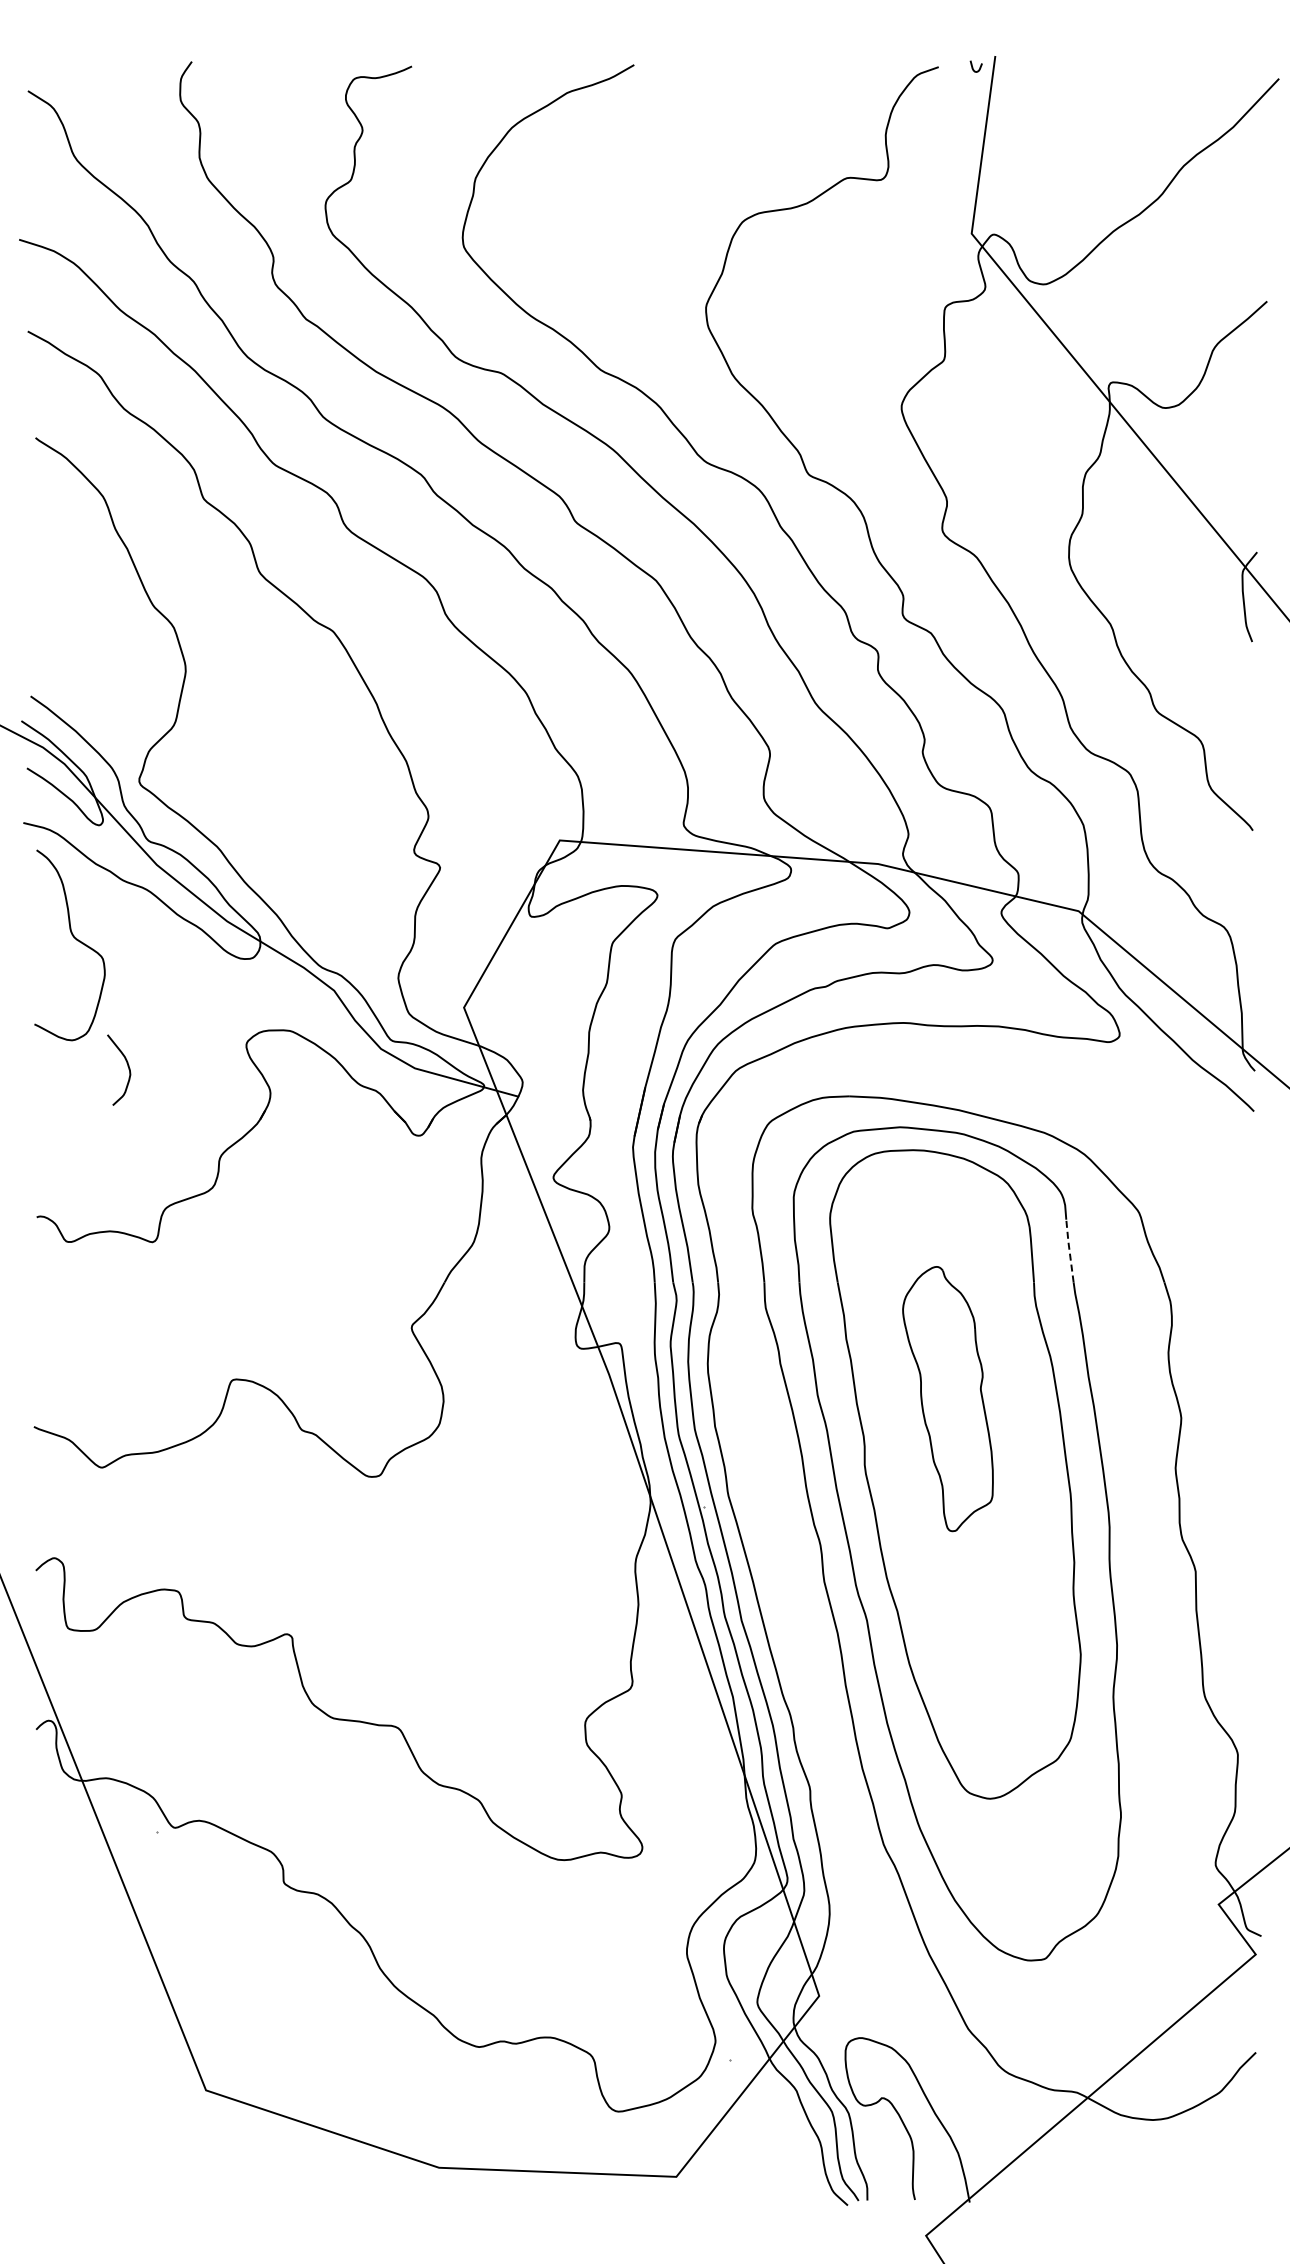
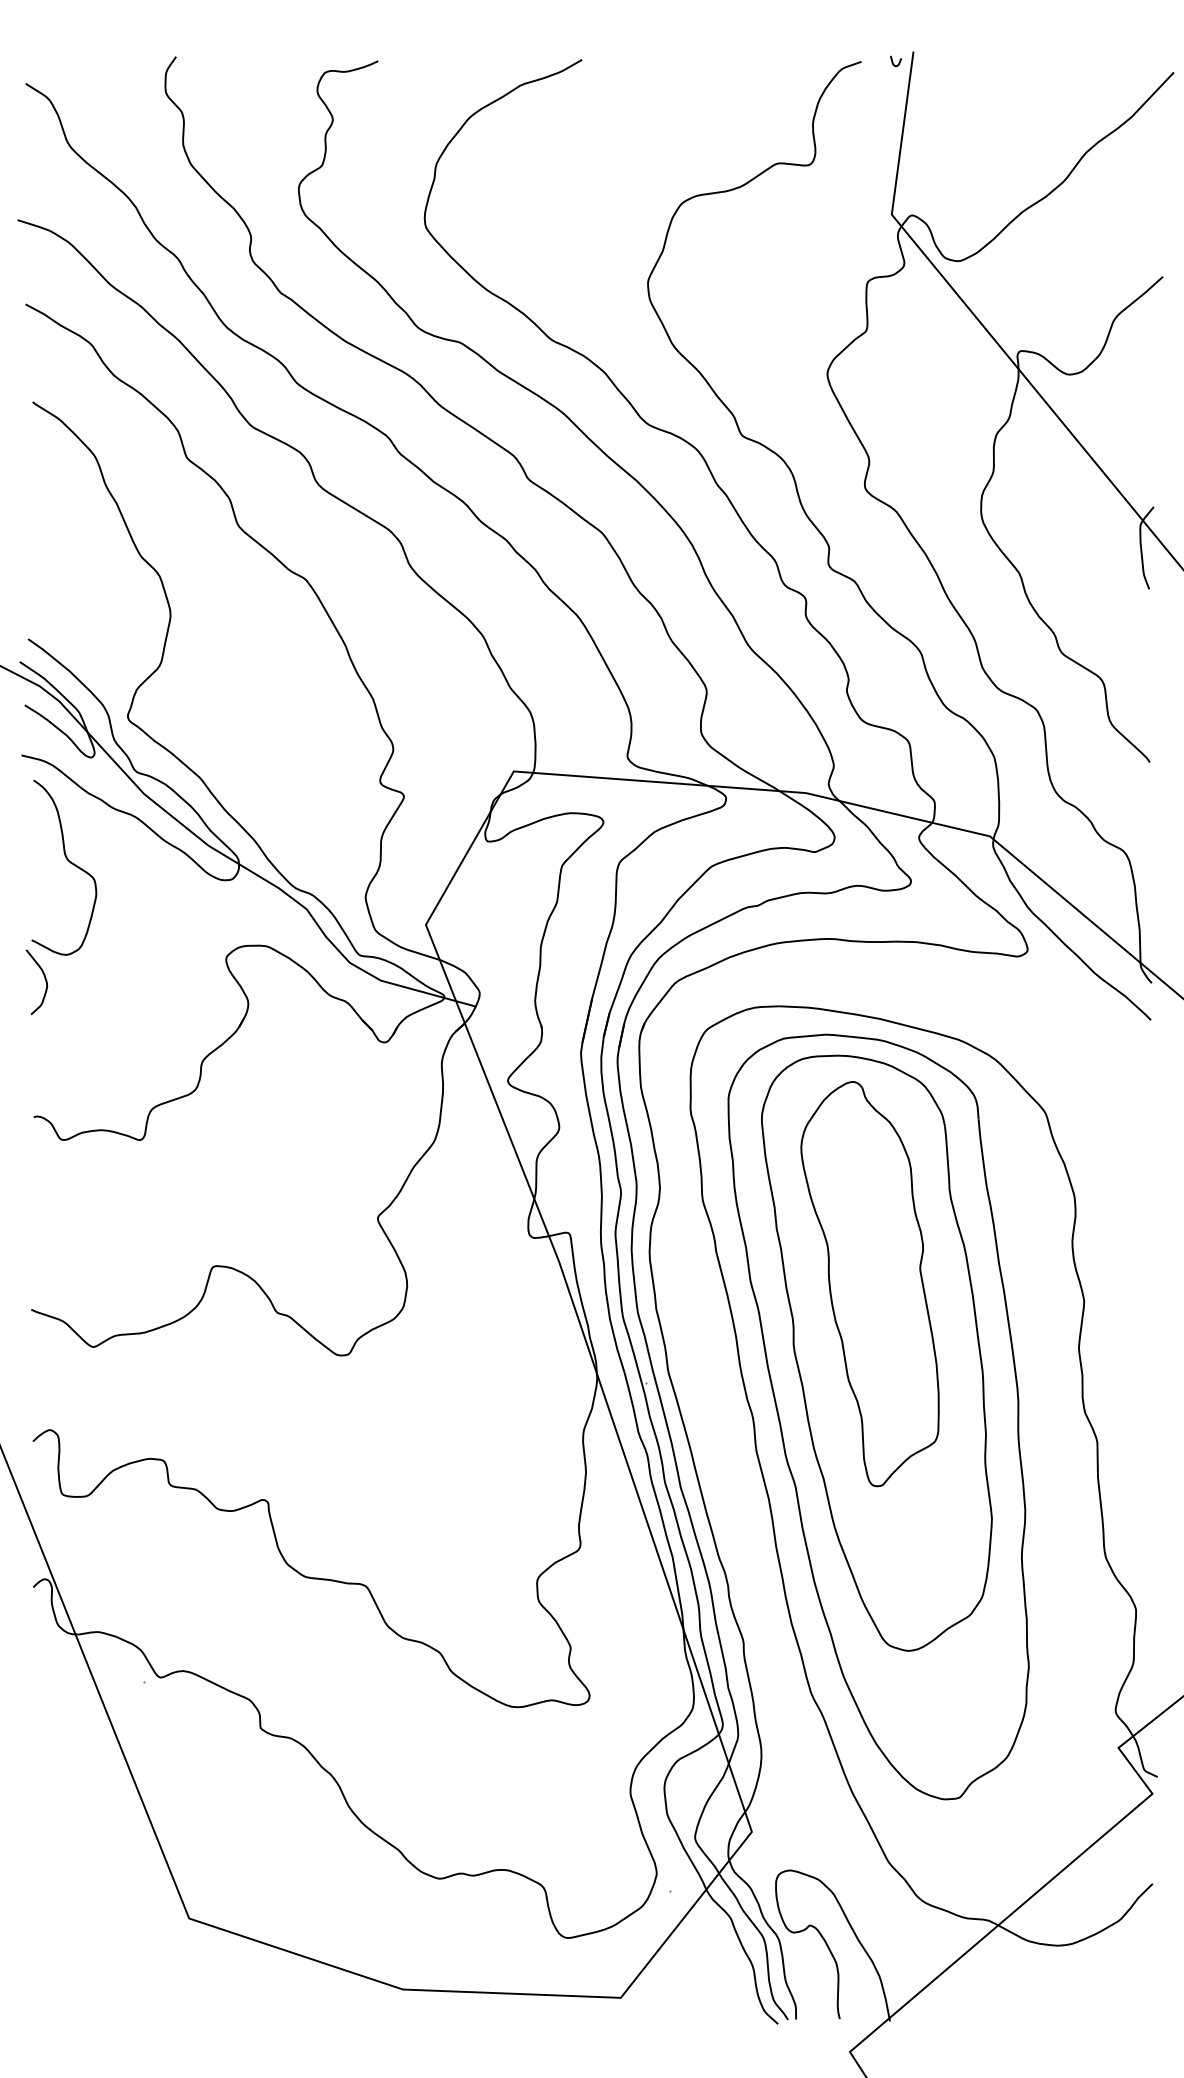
curve: (127, 1066) -> (44, 978), moved
line: (1069, 1249) -> (981, 1146), dashed -> solid
part: (947, 1398) -> (869, 1283), size x1.67

